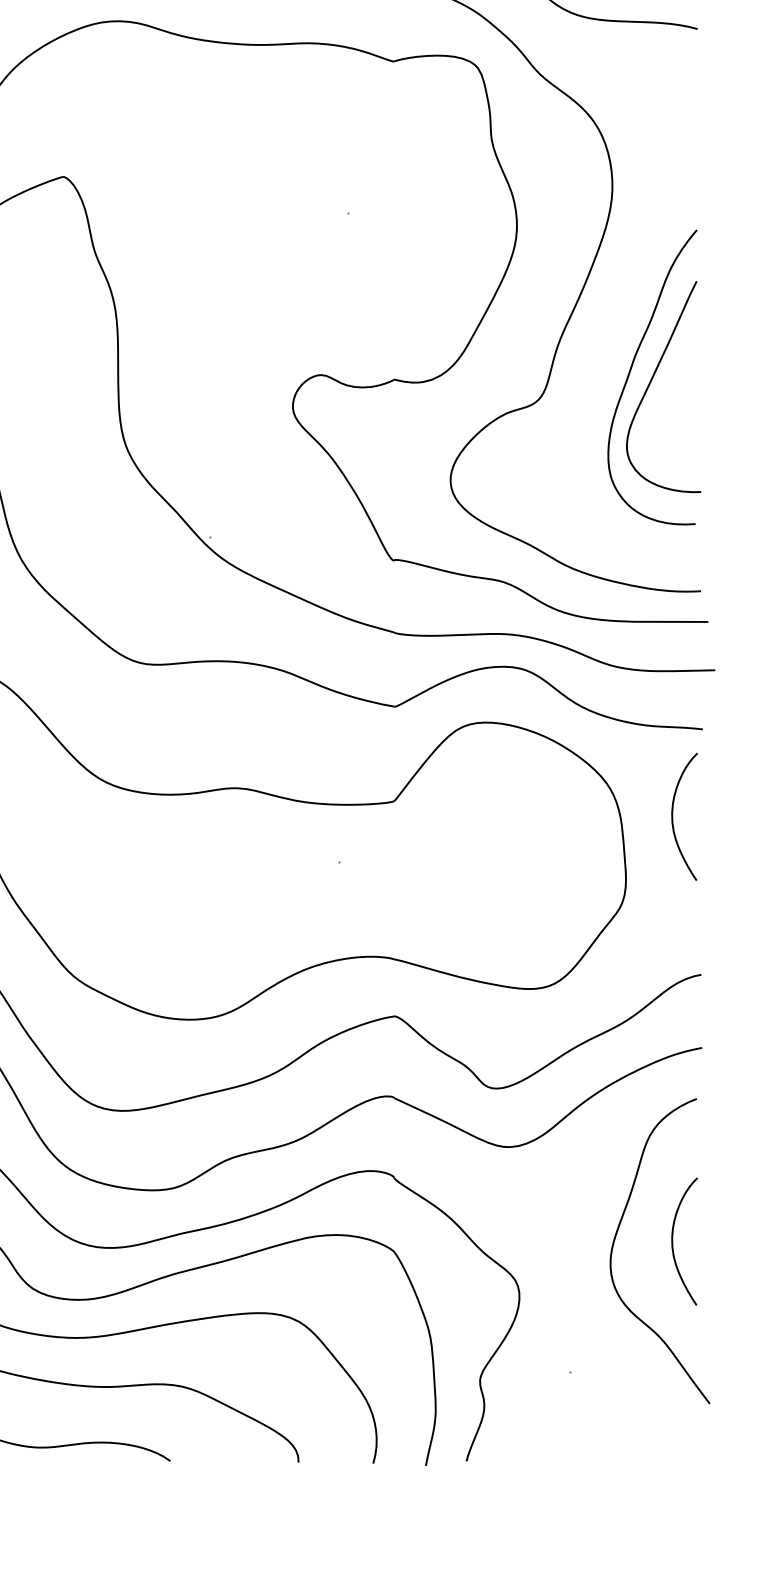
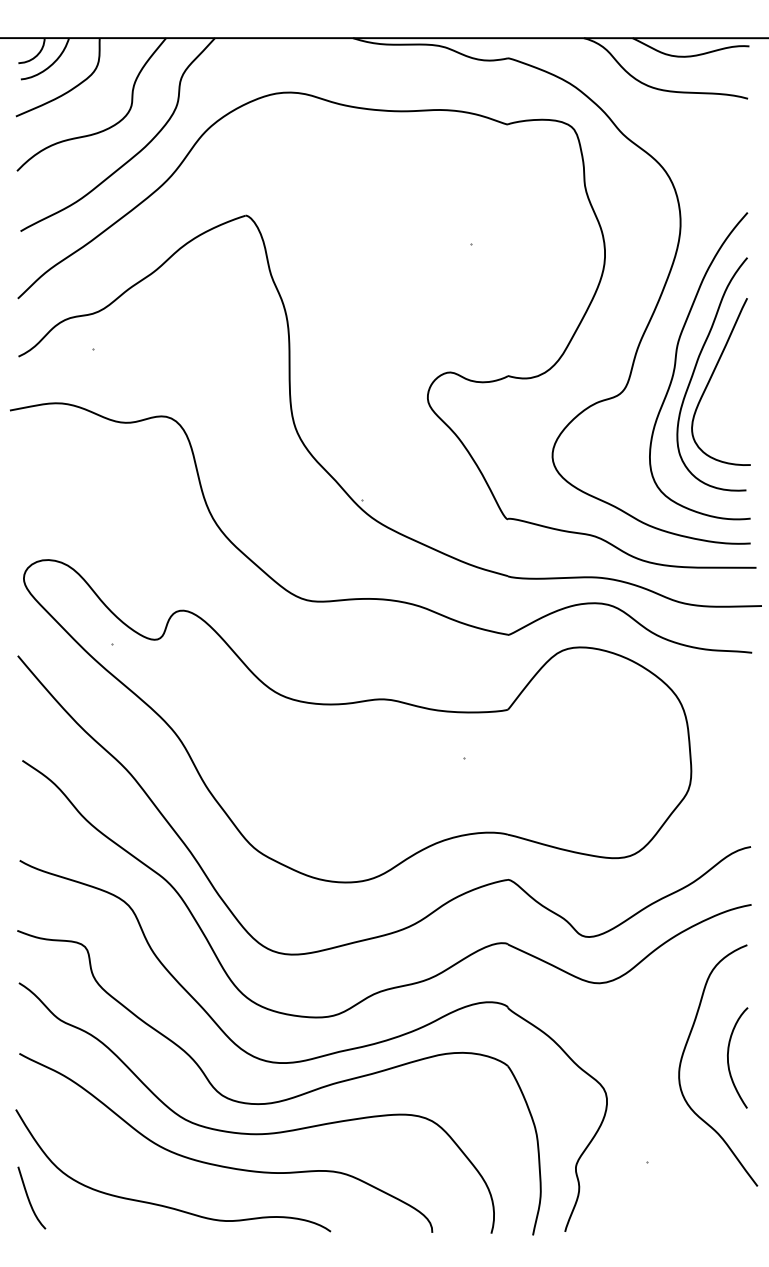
curve: (607, 363) -> (676, 363), added
curve: (672, 816) -> (728, 721), removed

